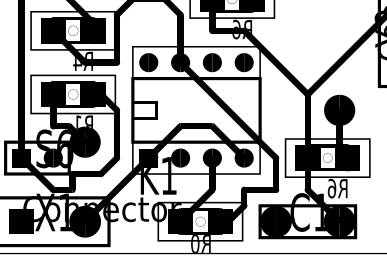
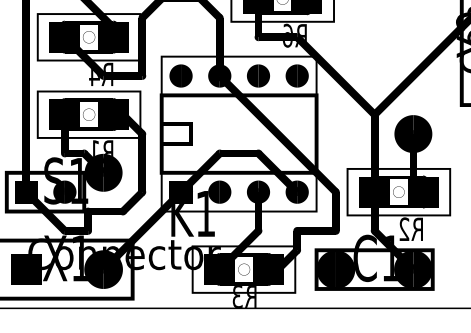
text: (65, 148) -> (79, 180), S6 -> S1
text: (332, 188) -> (404, 229), R6 -> R2
text: (195, 243) -> (237, 296), R0 -> R3

